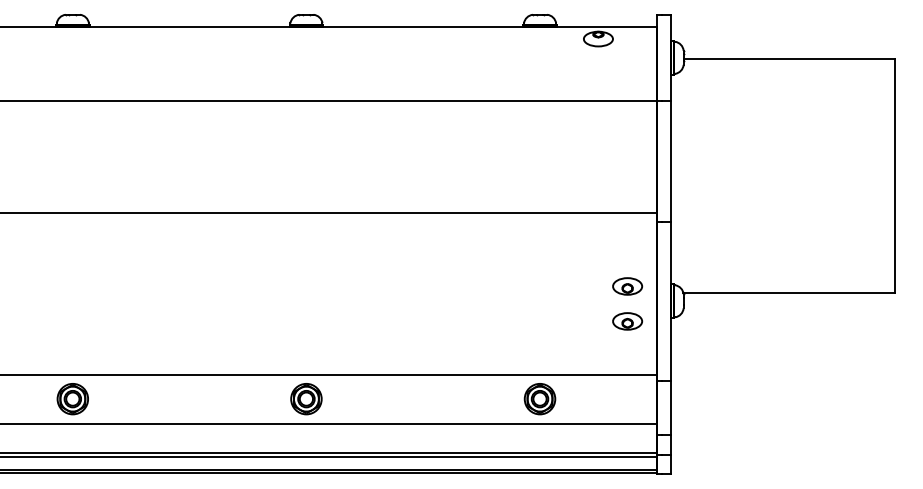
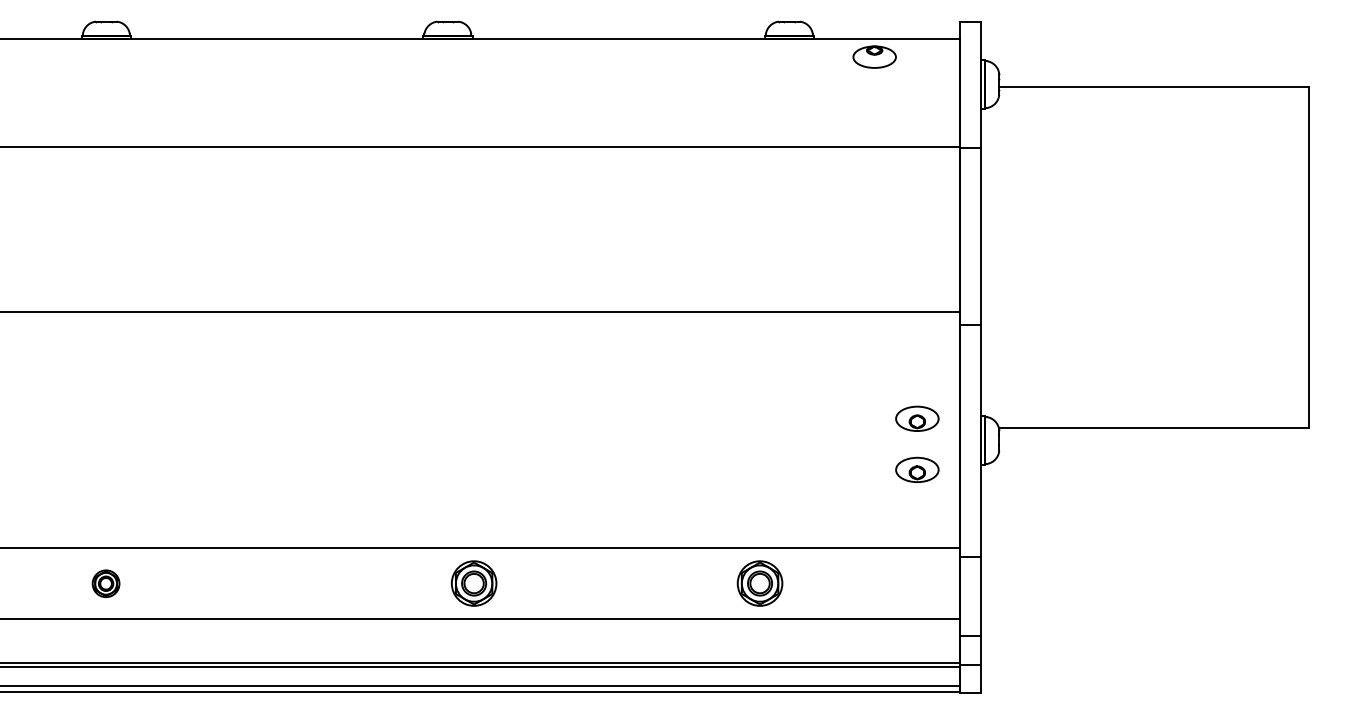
part: (72, 399) -> (105, 584), size x0.6
part: (306, 399) -> (474, 584), moved
part: (539, 399) -> (759, 584), moved

